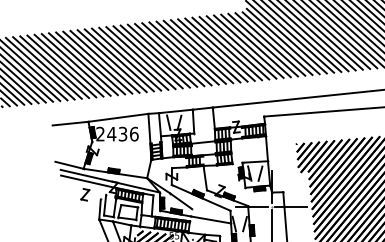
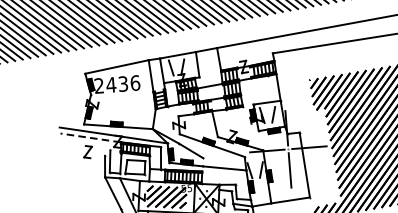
line: (70, 123) -> (66, 77), removed
line: (69, 164) -> (68, 121), removed
line: (88, 181) -> (90, 137), solid -> dashed

